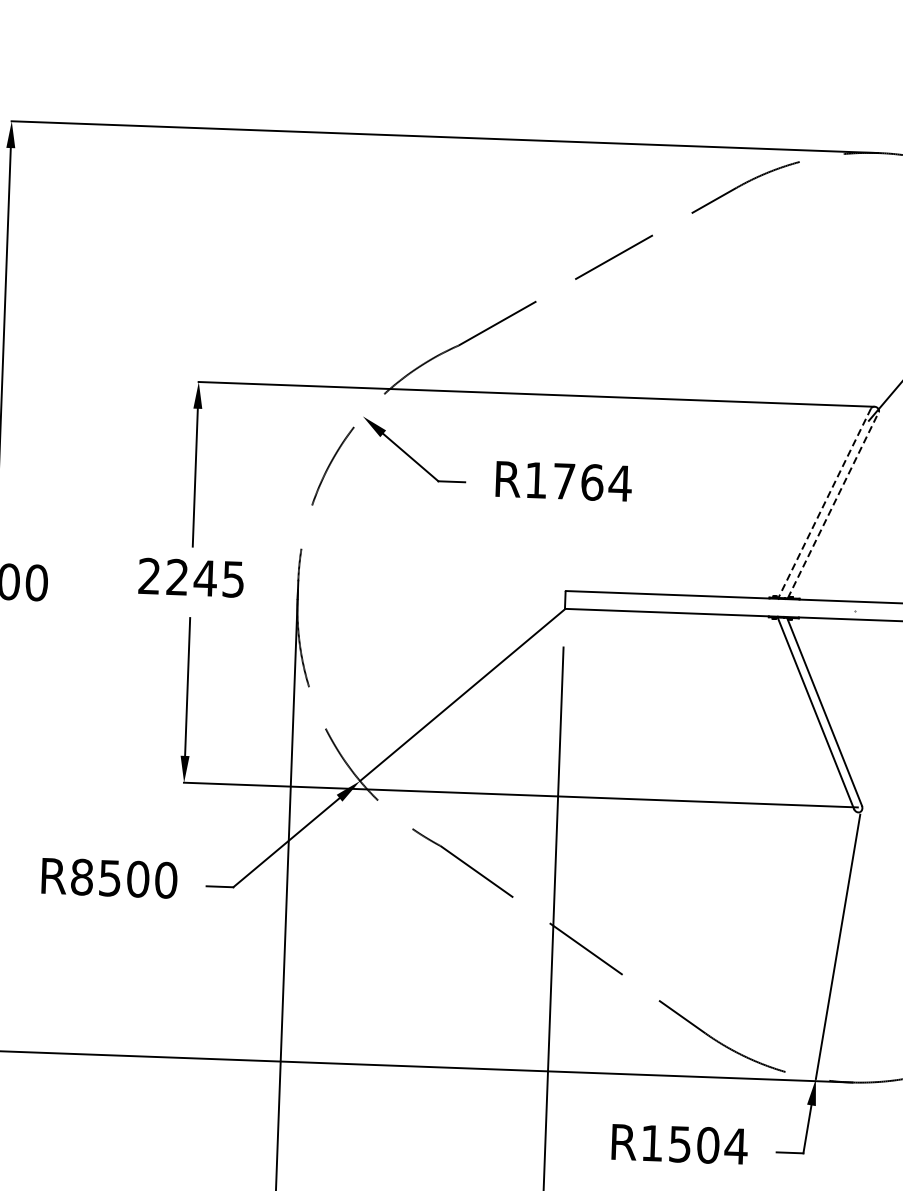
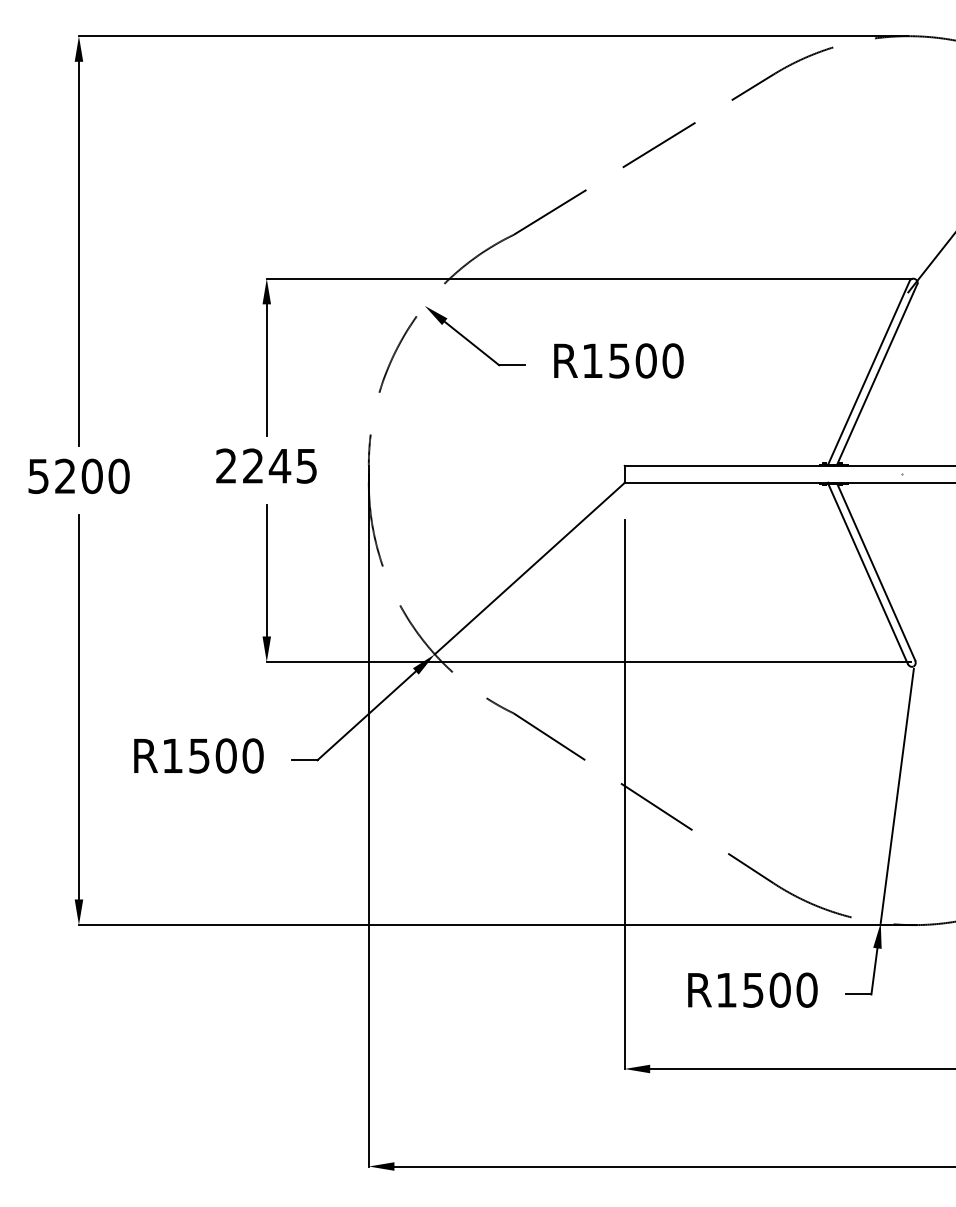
text: (592, 482) -> (646, 360), R1764 -> R1500
line: (825, 503) -> (869, 372), dashed -> solid
line: (833, 505) -> (877, 374), dashed -> solid
text: (81, 876) -> (172, 755), R8500 -> R1500
text: (735, 1145) -> (806, 989), R1504 -> R1500

